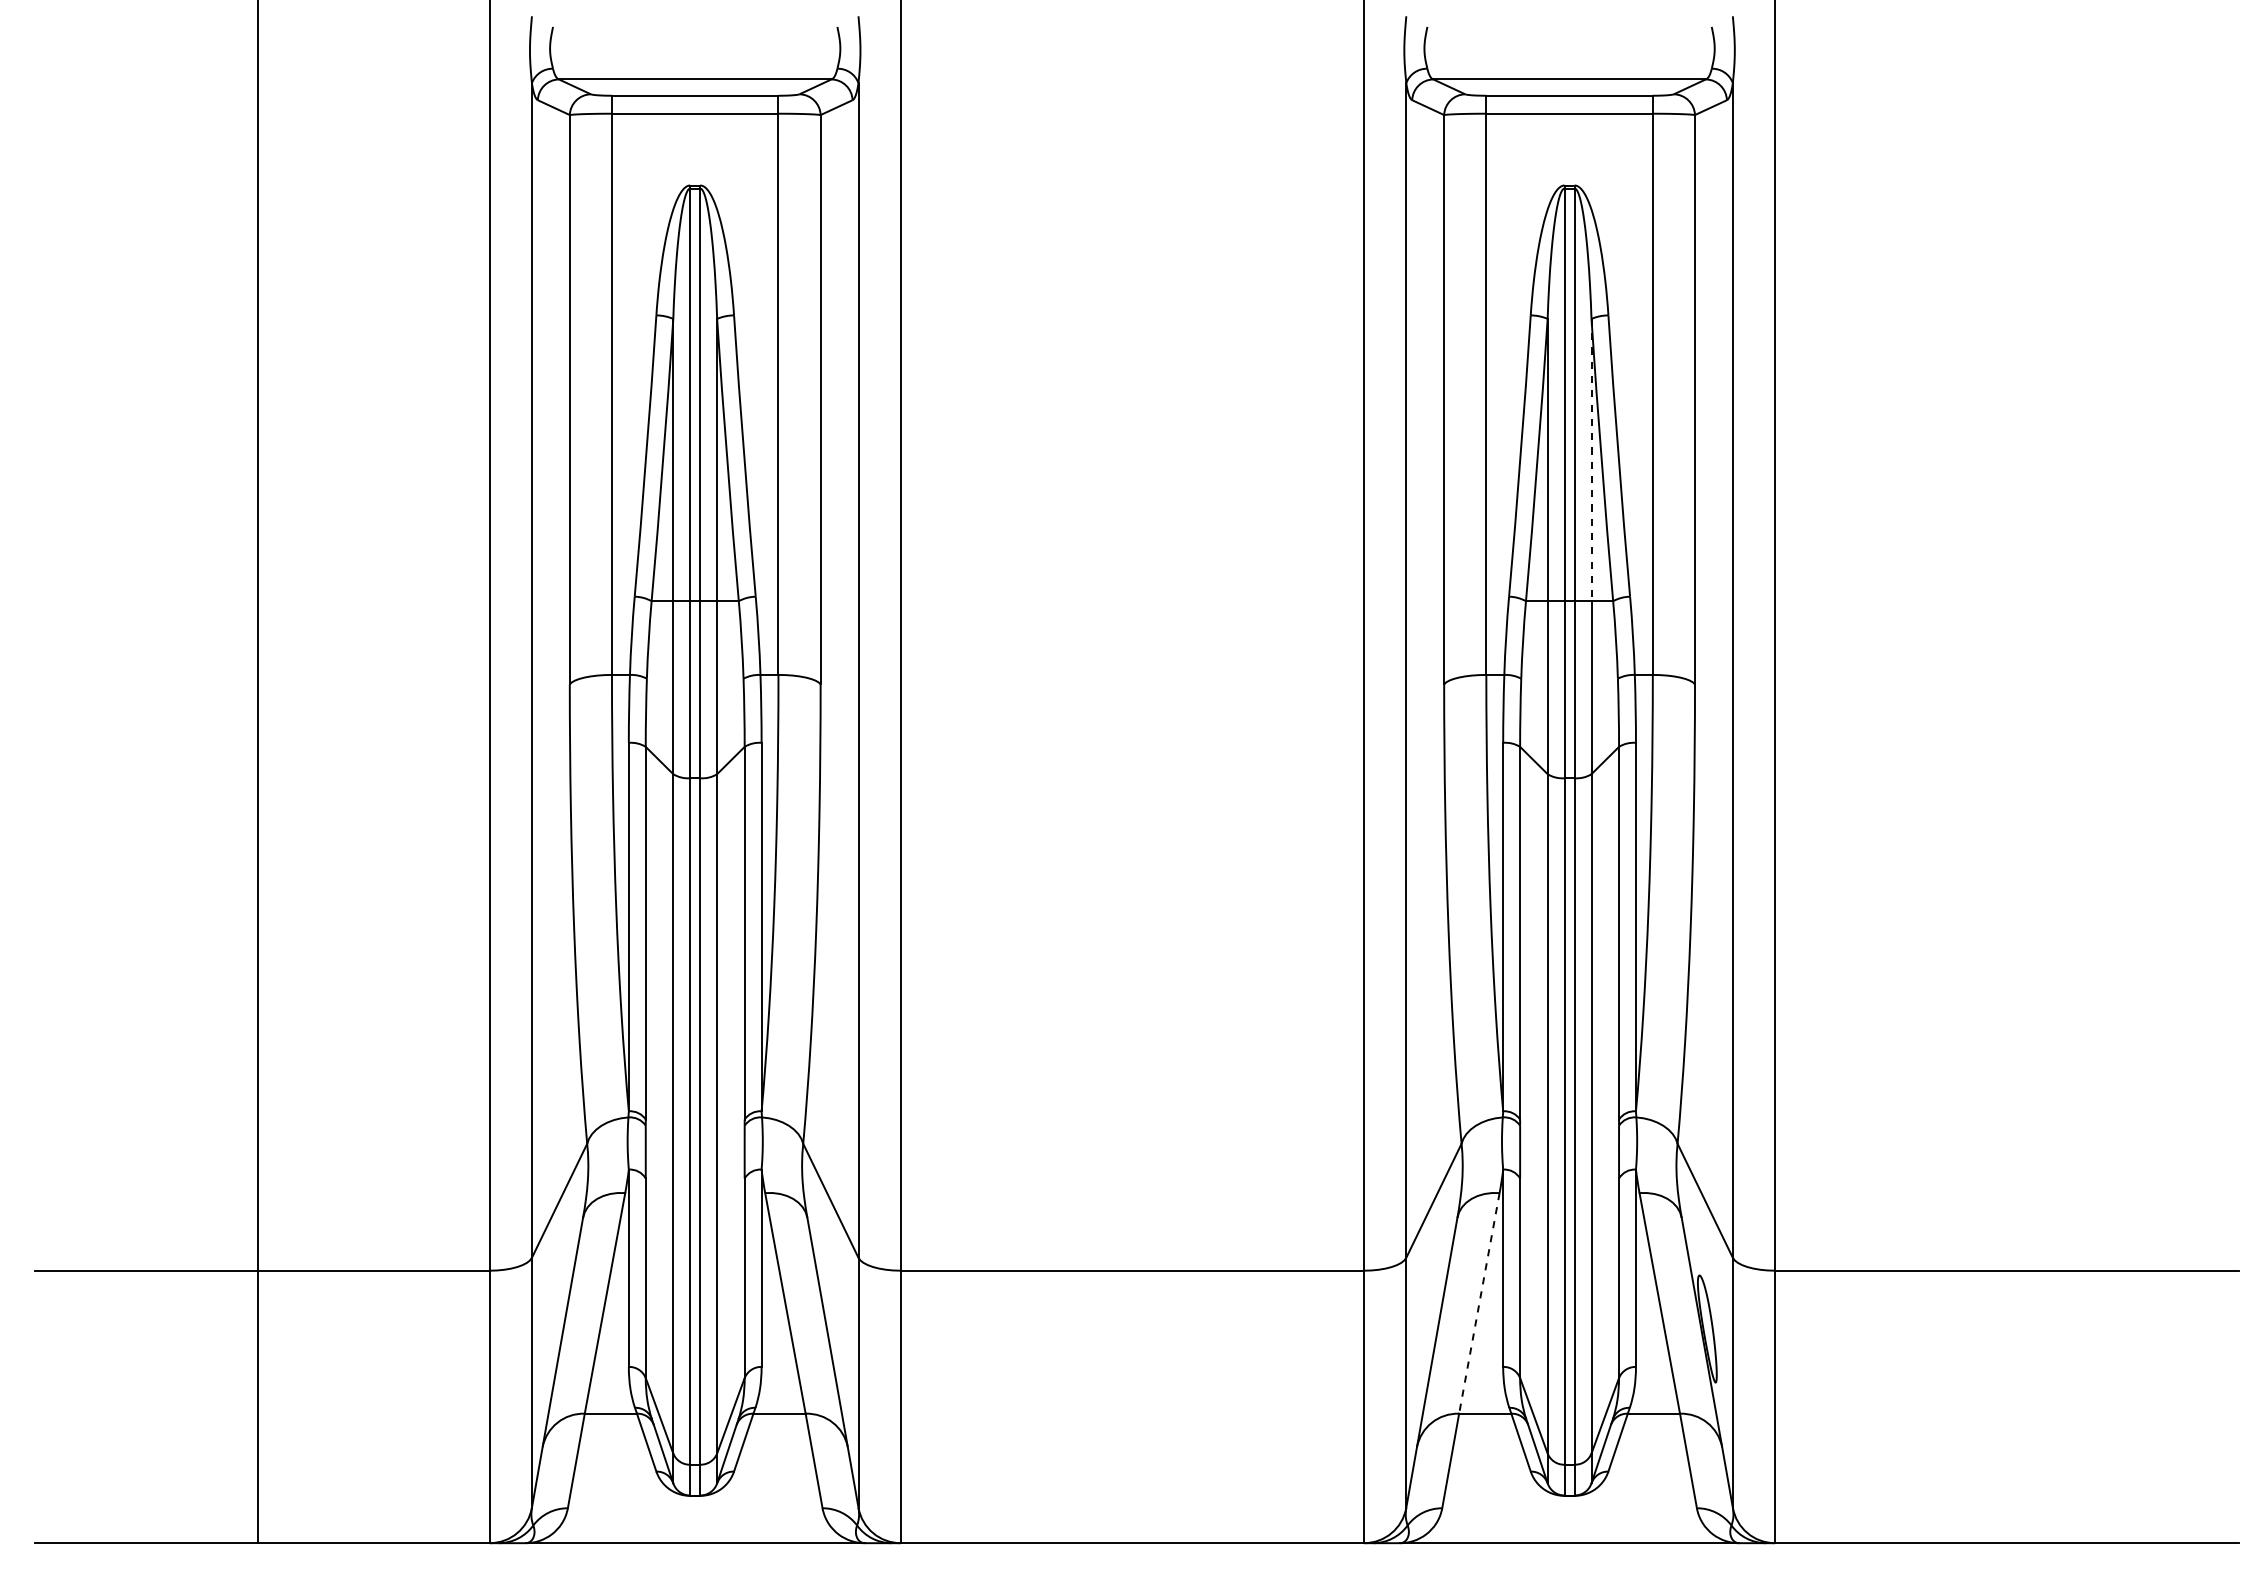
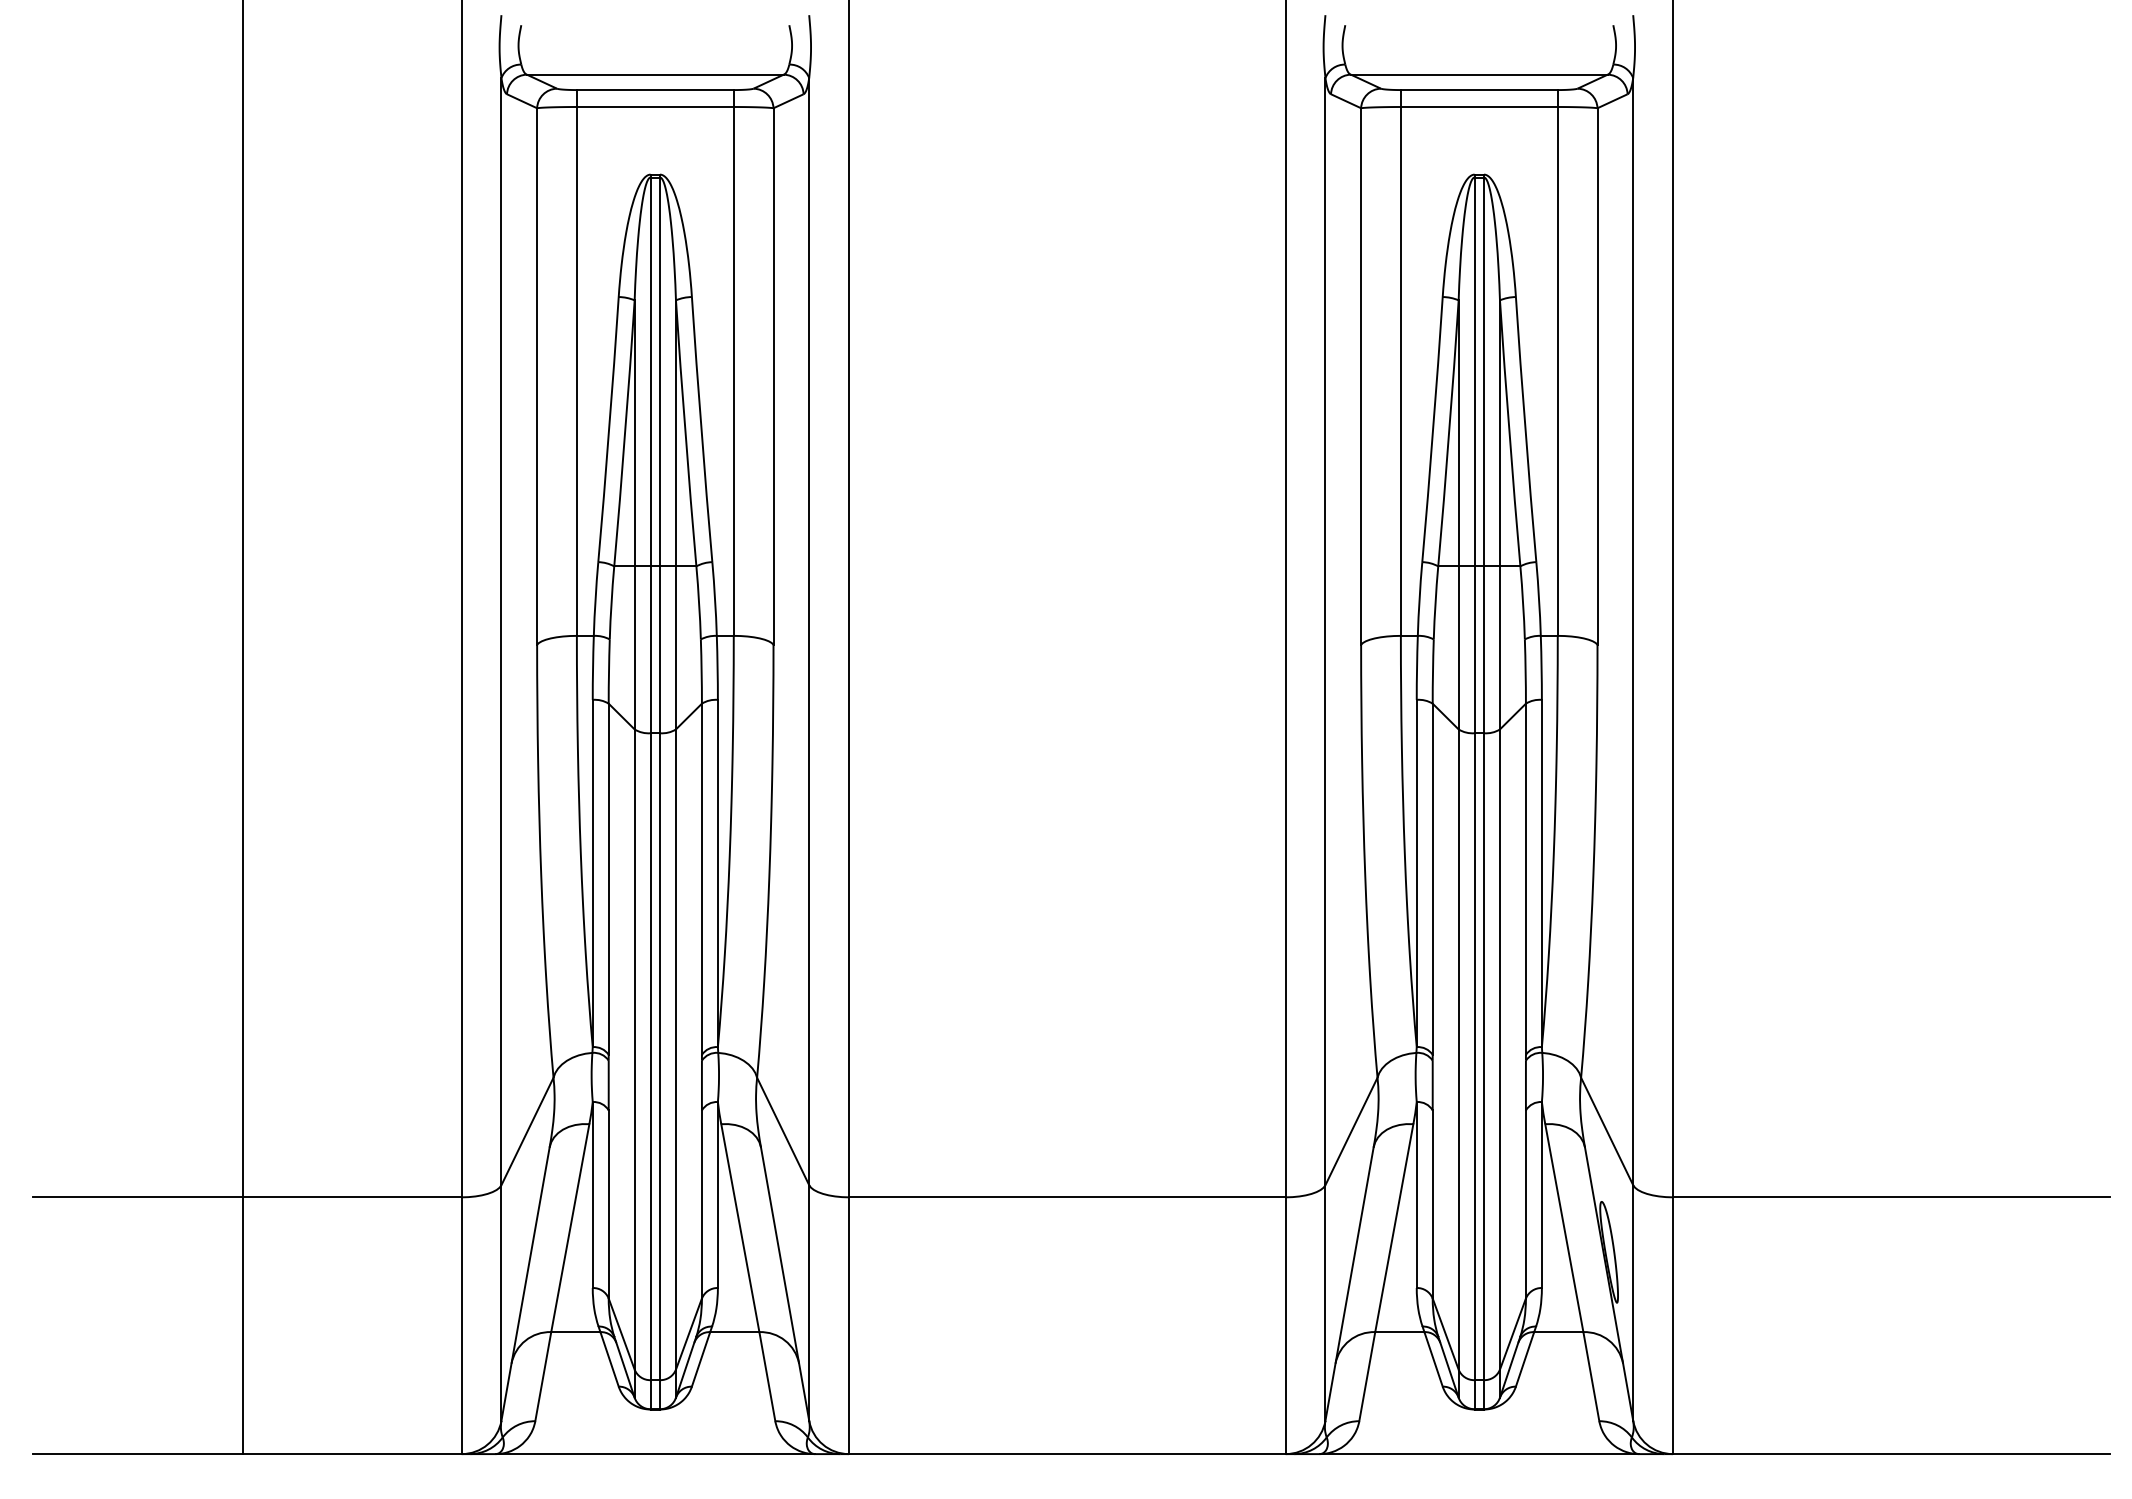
line: (1591, 460) -> (1499, 433), dashed -> solid
line: (1479, 1303) -> (1394, 1228), dashed -> solid

